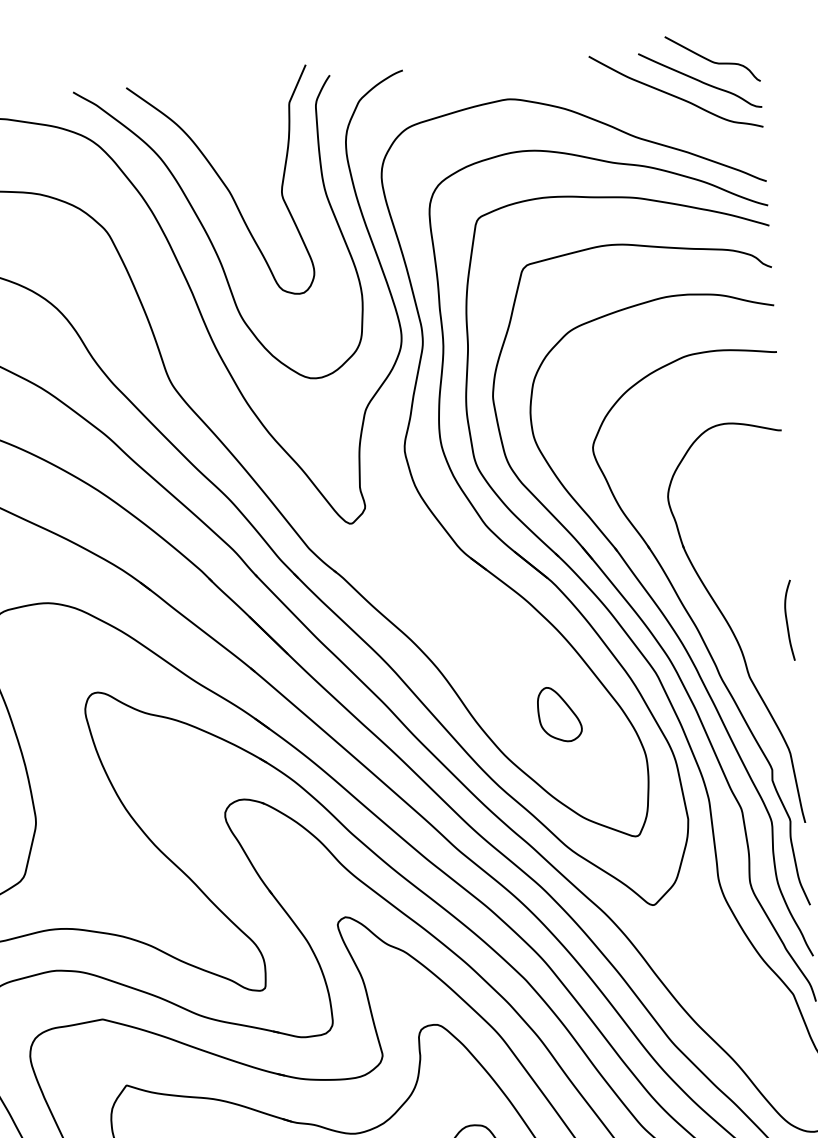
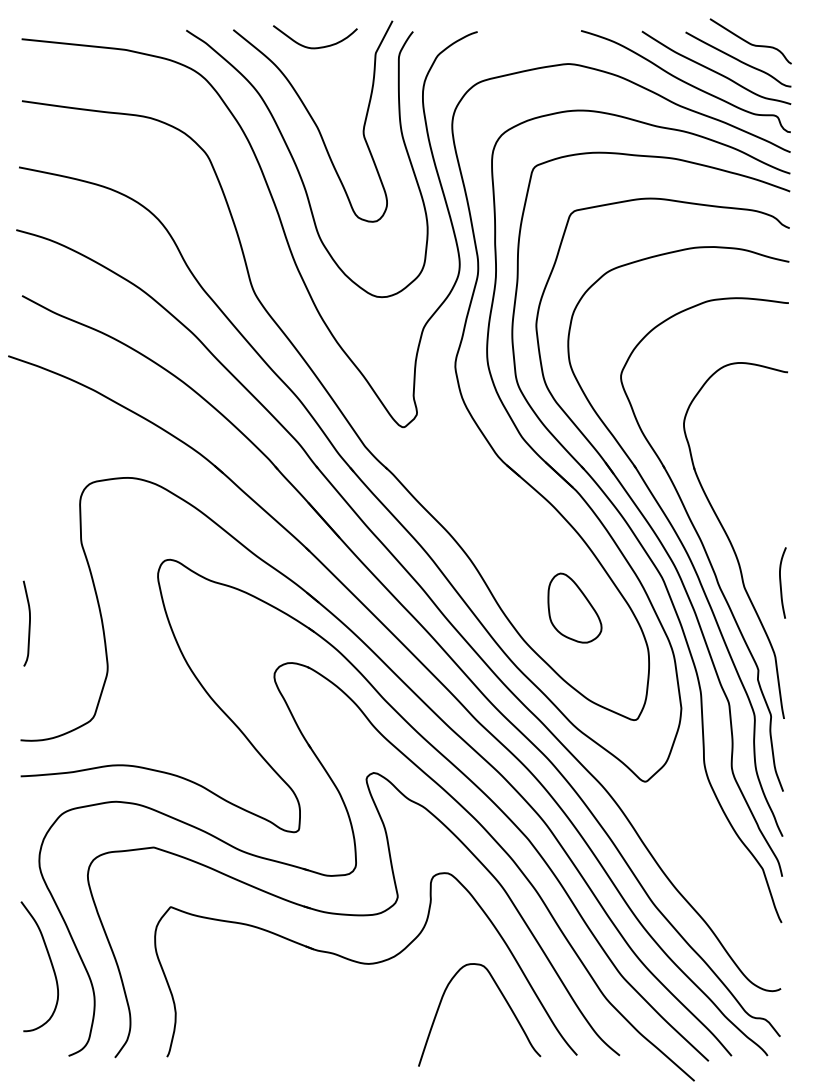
curve: (220, 101) -> (315, 47), added
curve: (642, 109) -> (685, 81), added
curve: (787, 620) -> (781, 582), moved
part: (559, 713) -> (574, 607), size x1.43

